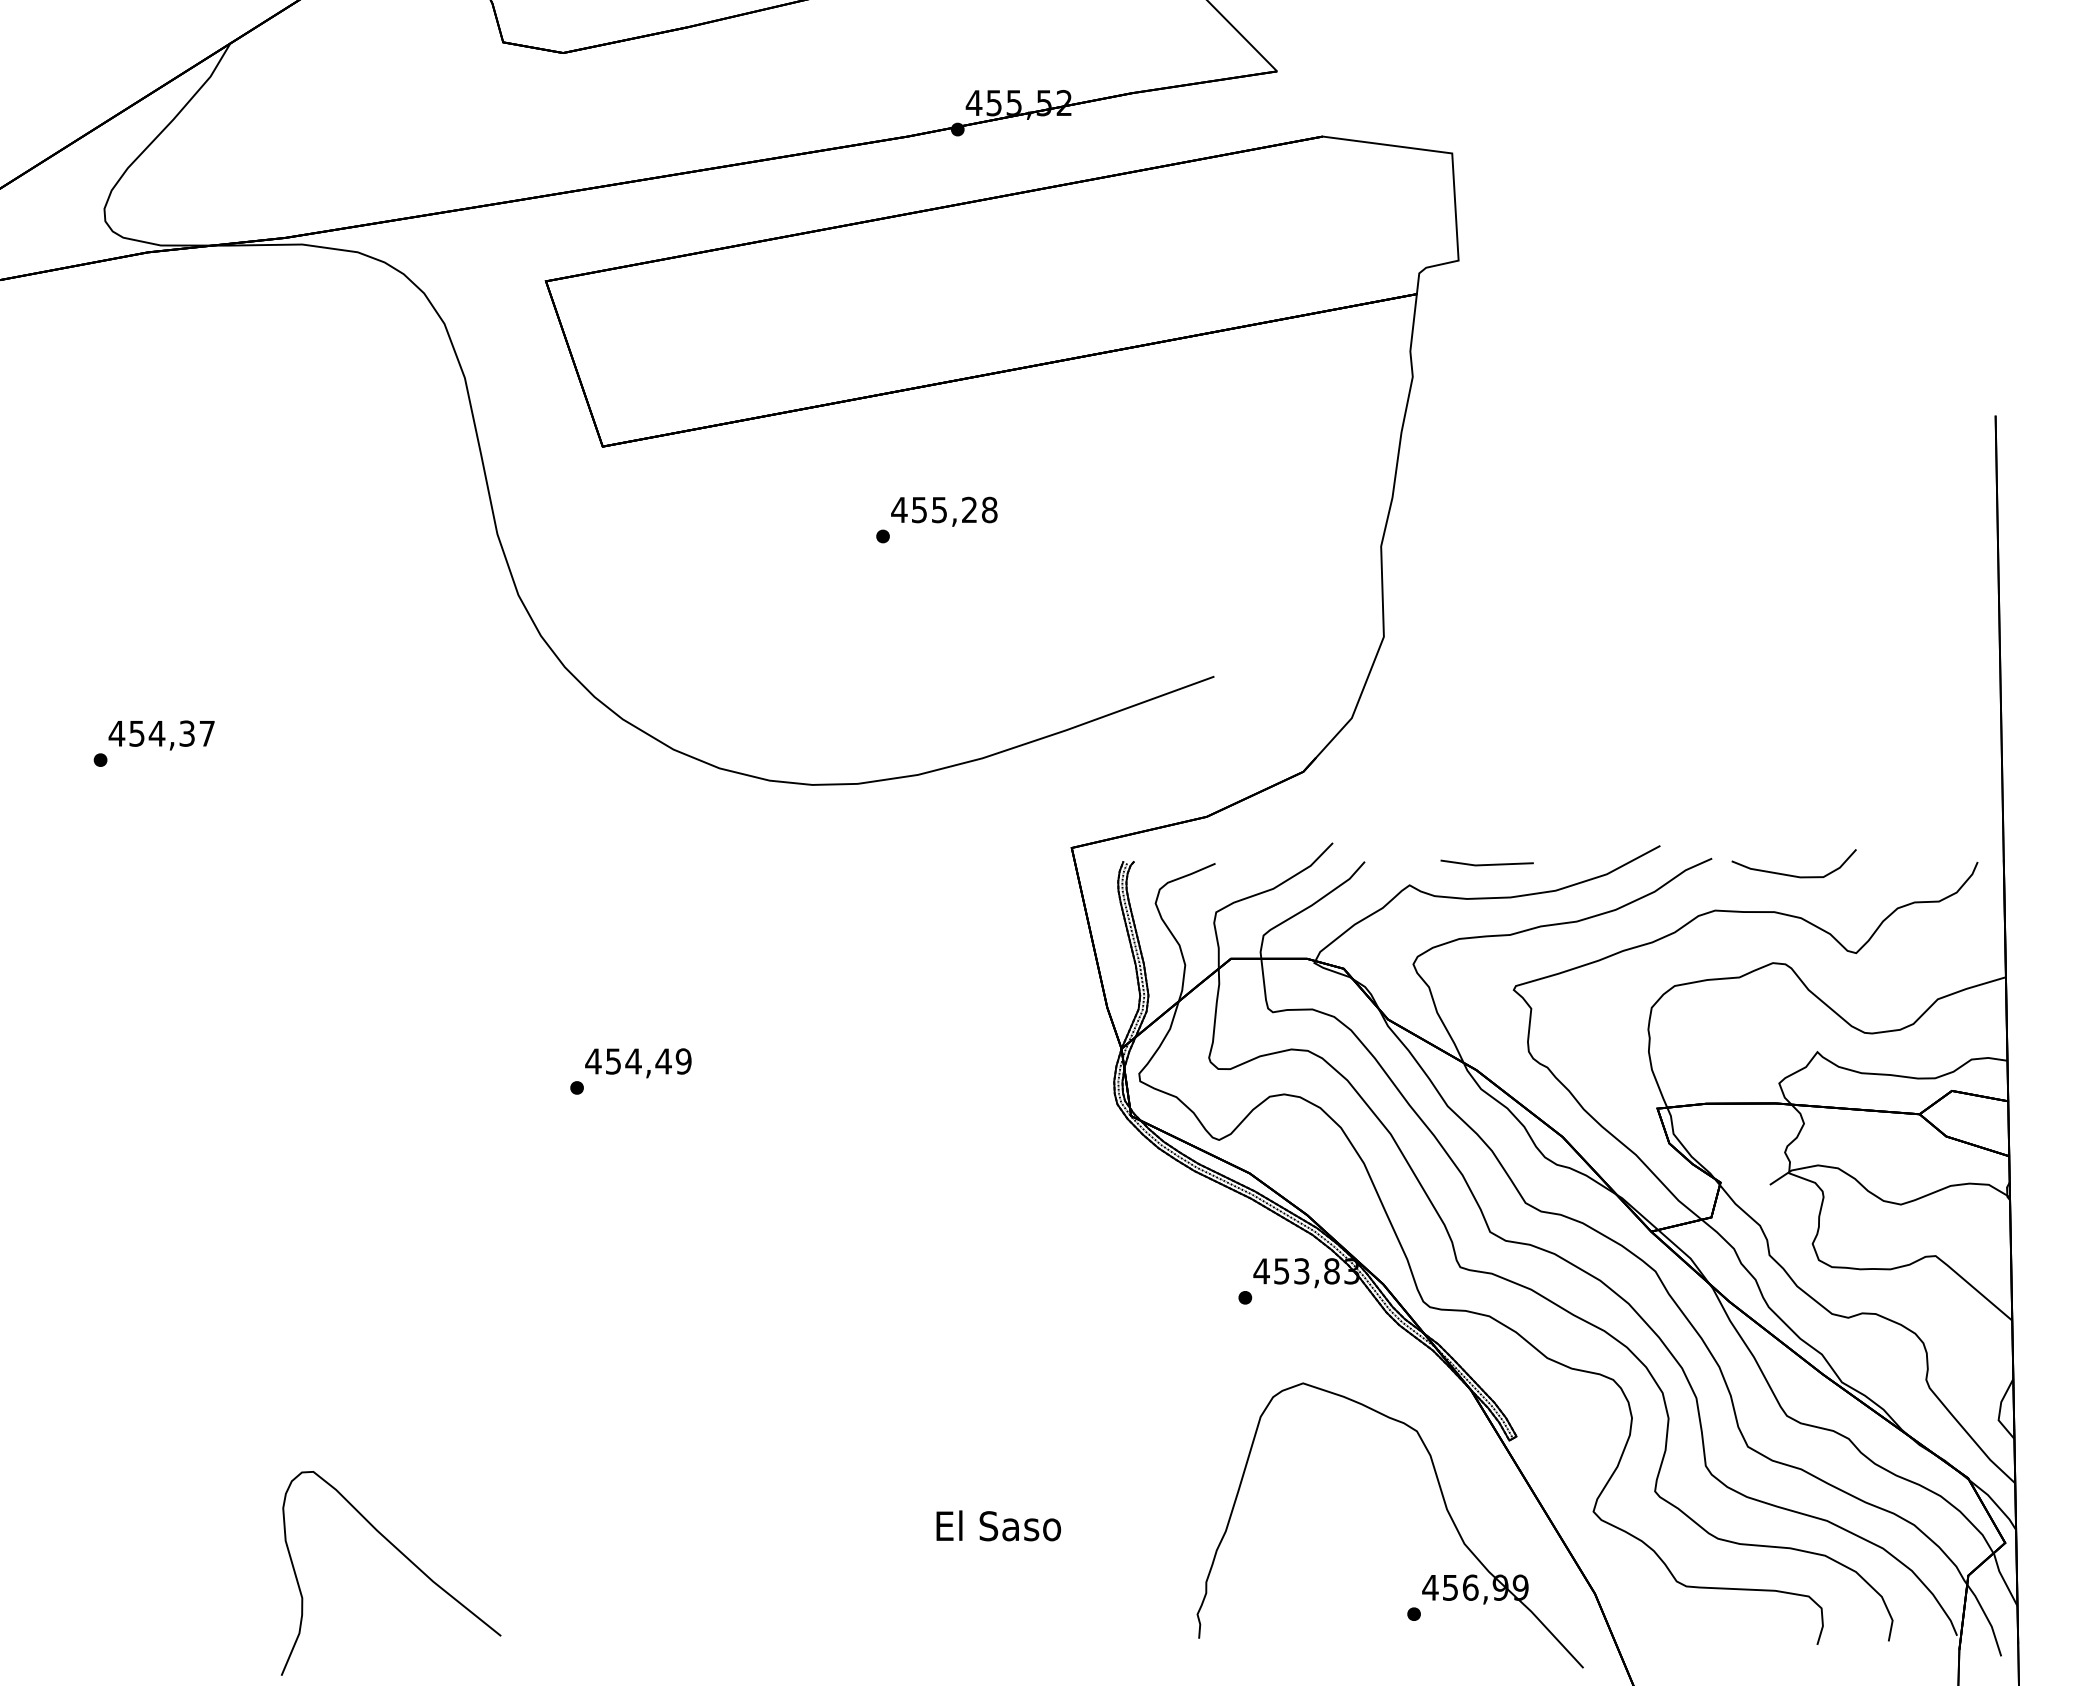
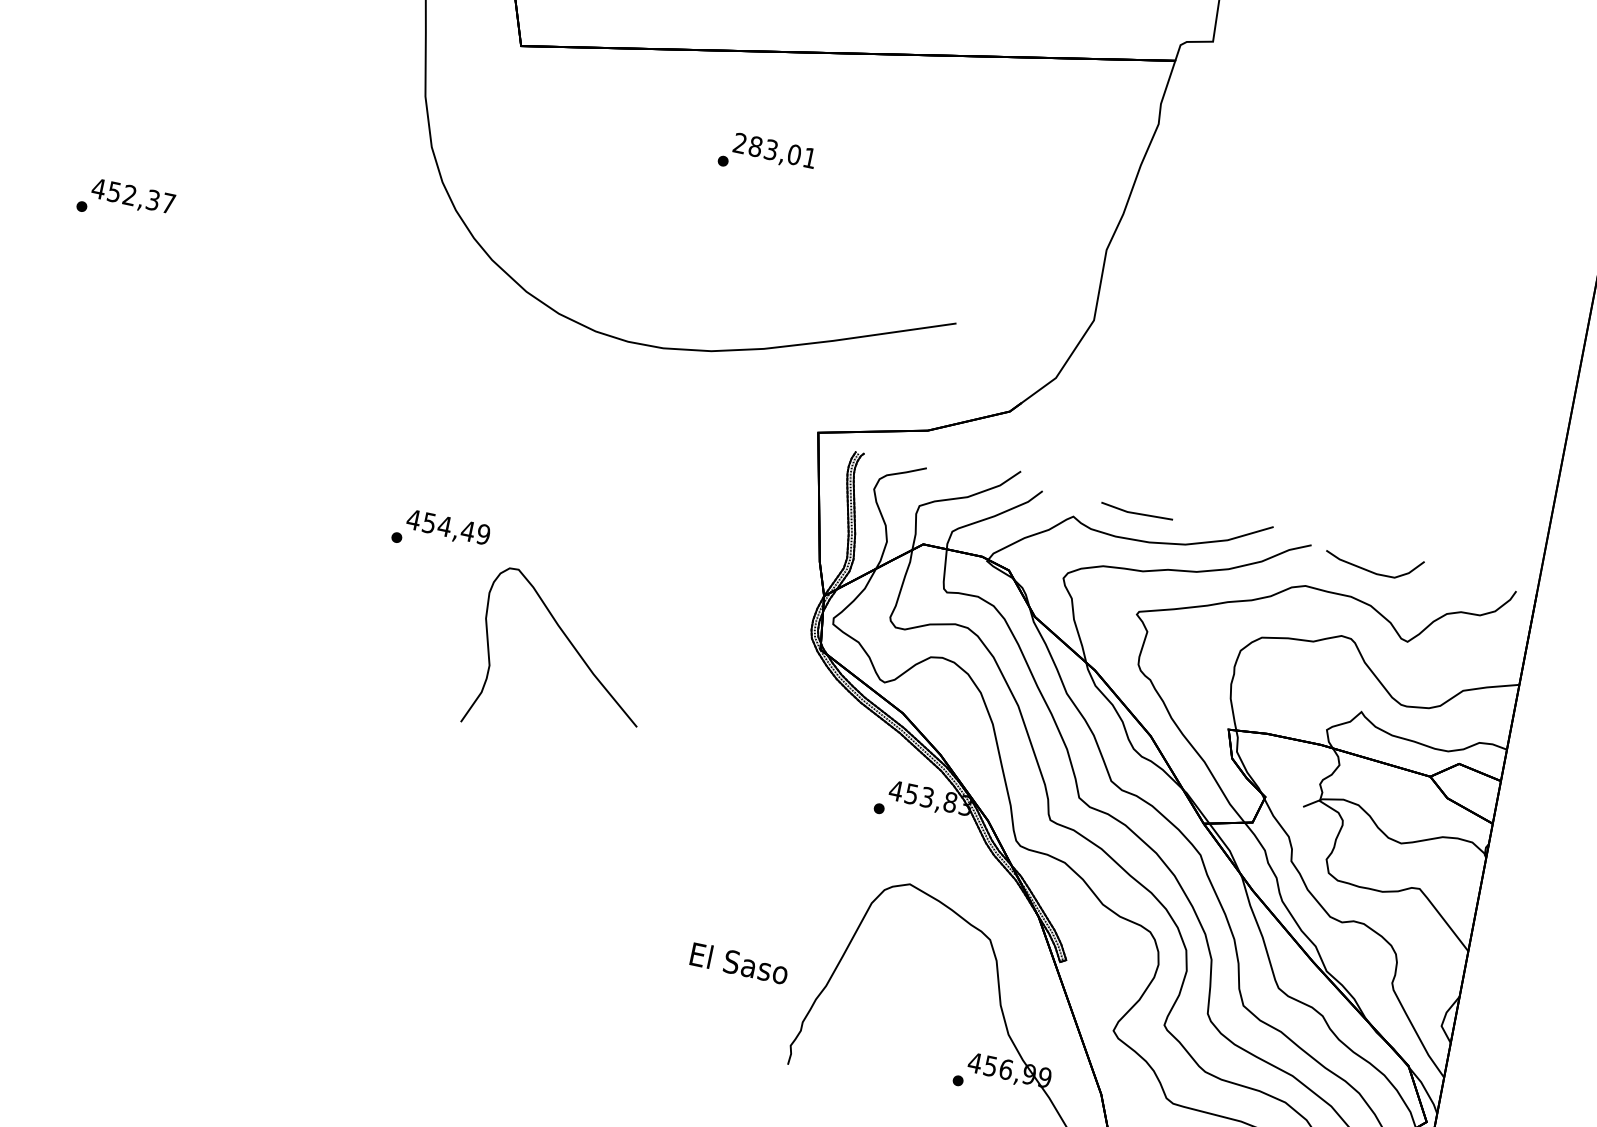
text: (944, 509) -> (775, 150), 455,28 -> 283,01
text: (156, 733) -> (129, 195), 454,37 -> 452,37
text: (998, 1525) -> (739, 963), moved
curve: (405, 1557) -> (575, 650), moved

